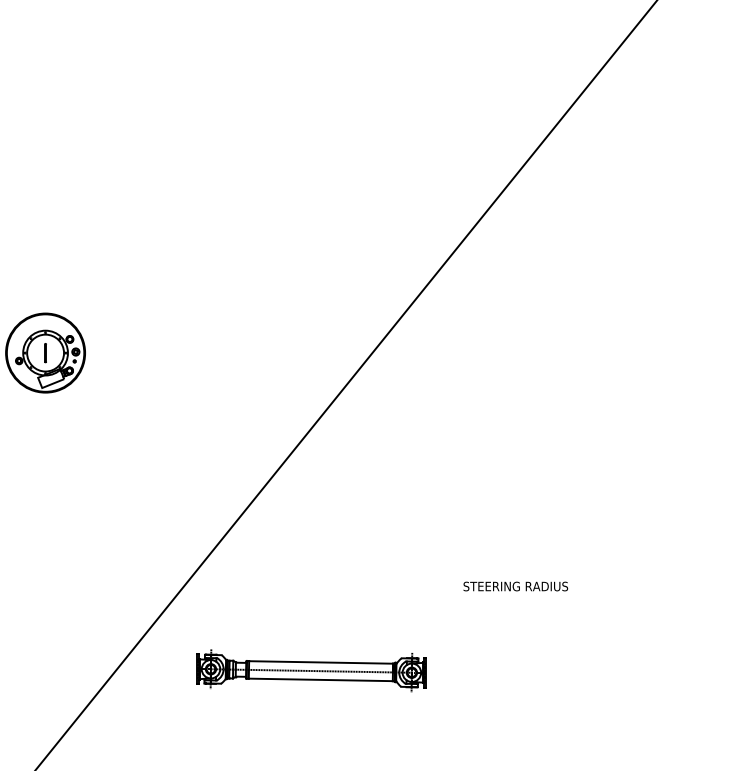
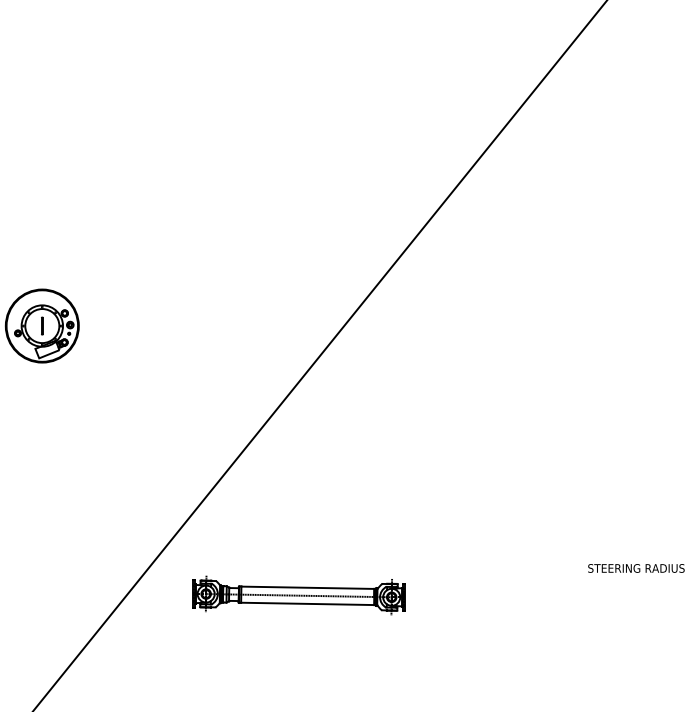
text: (515, 586) -> (636, 568), moved
part: (311, 670) -> (299, 595), moved

